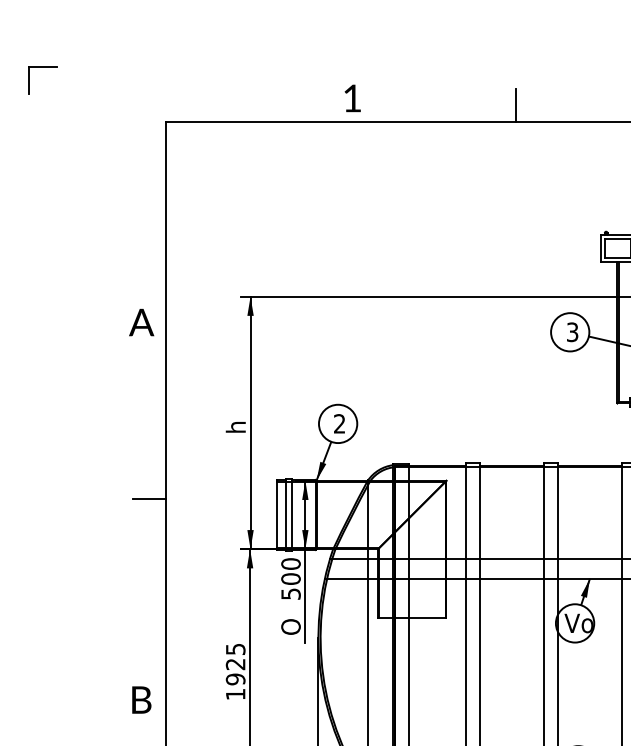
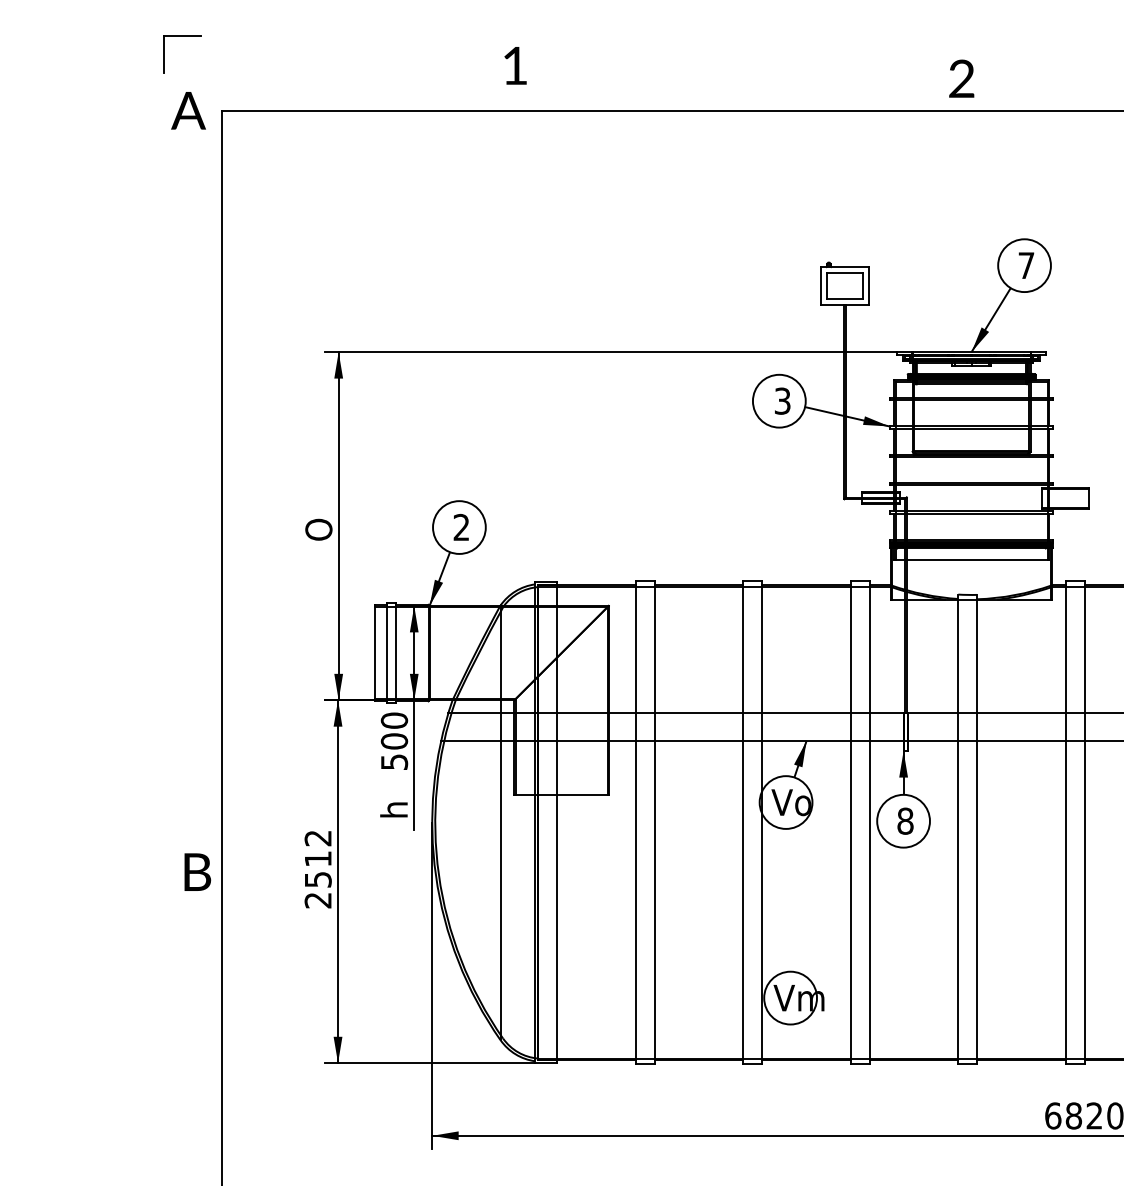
part: (42, 67) -> (182, 36), moved
text: (352, 98) -> (515, 65), moved
line: (515, 105) -> (704, 88), removed
text: (141, 322) -> (188, 110), moved
text: (235, 425) -> (318, 529), h -> O
line: (149, 499) -> (199, 631), removed
text: (291, 627) -> (394, 807), O -> h
text: (235, 671) -> (317, 869), 1925 -> 2512
text: (141, 699) -> (197, 871), moved

